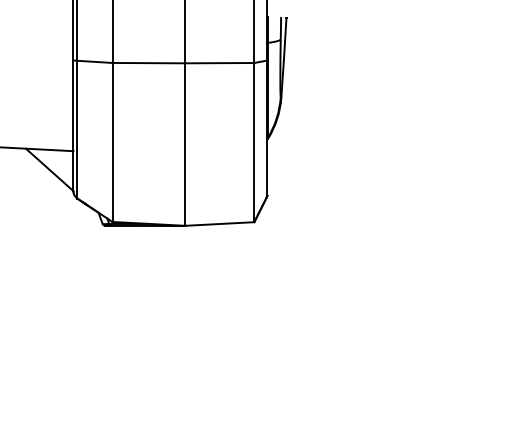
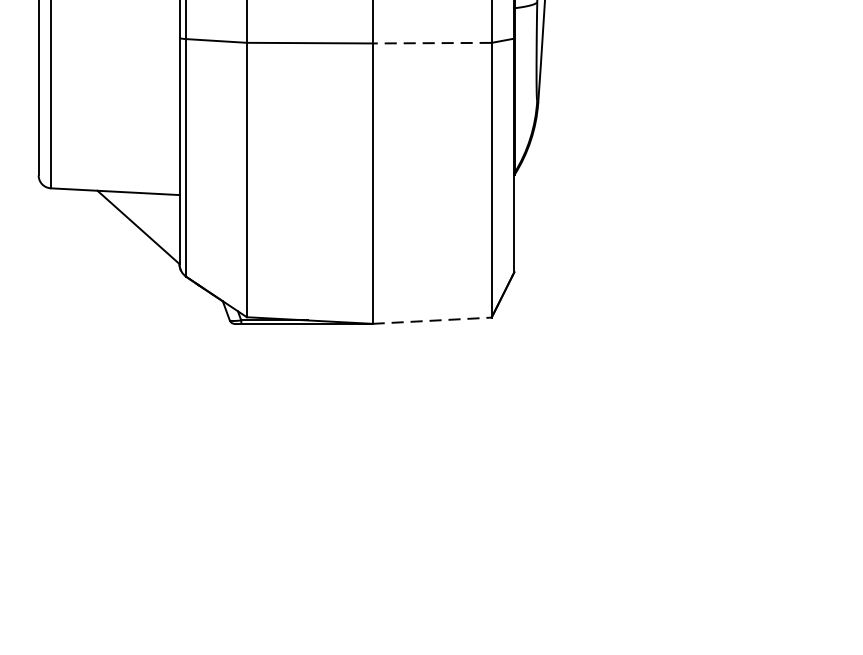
line: (219, 63) -> (431, 43), solid -> dashed
line: (219, 224) -> (431, 321), solid -> dashed

